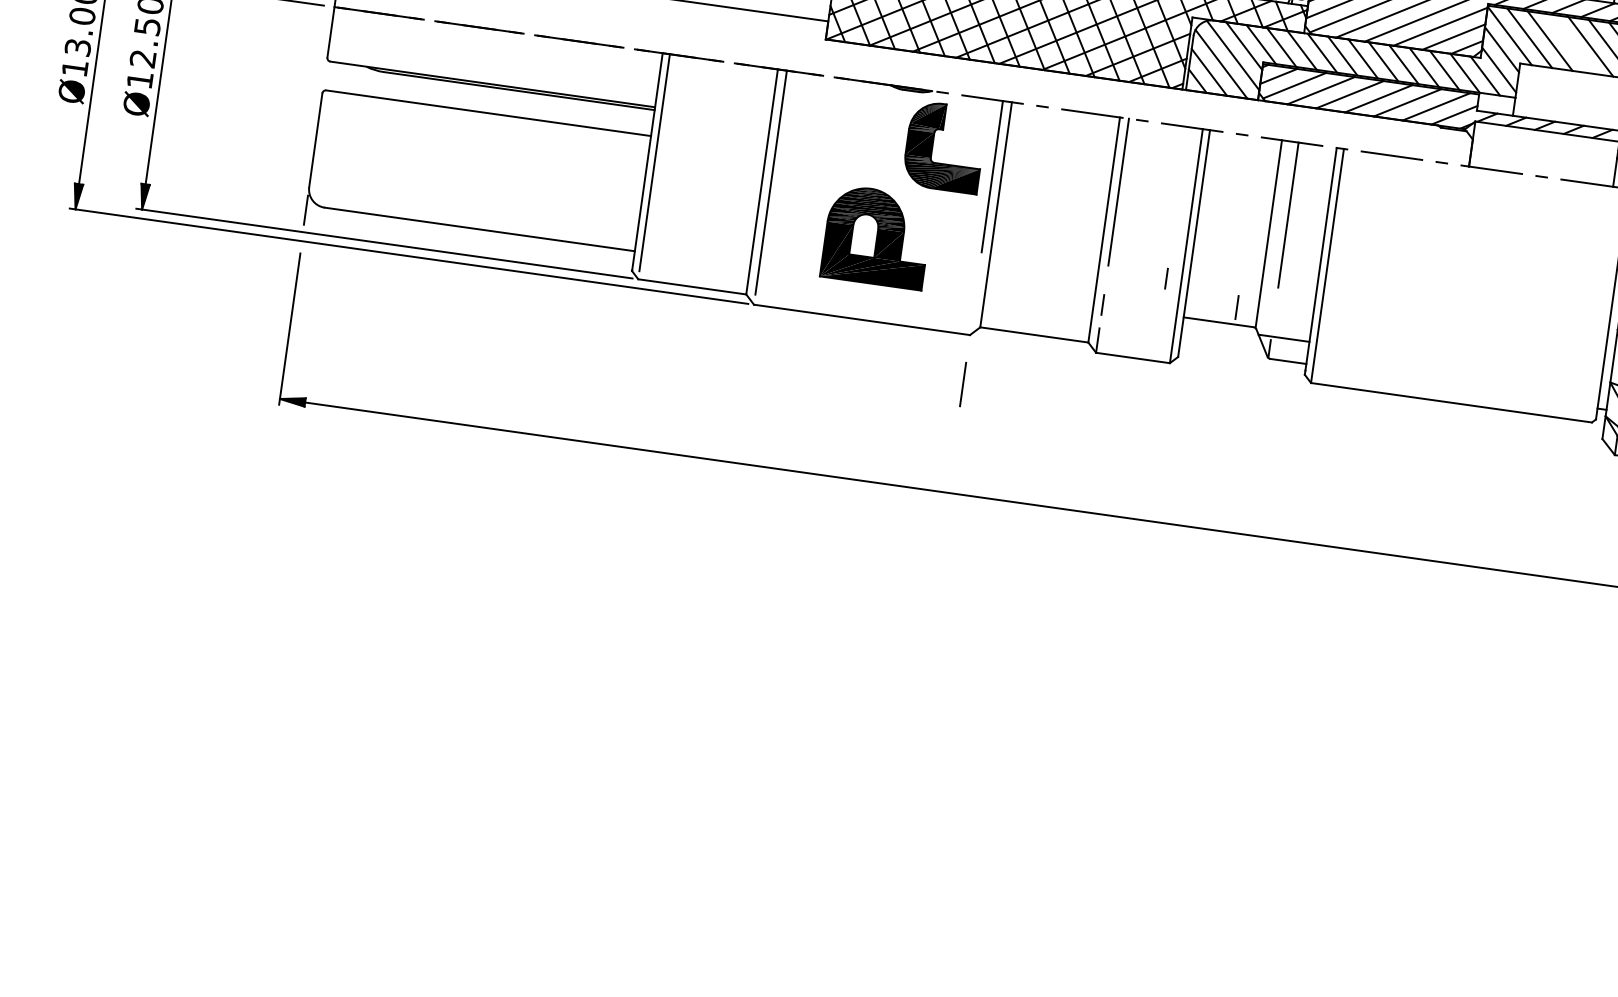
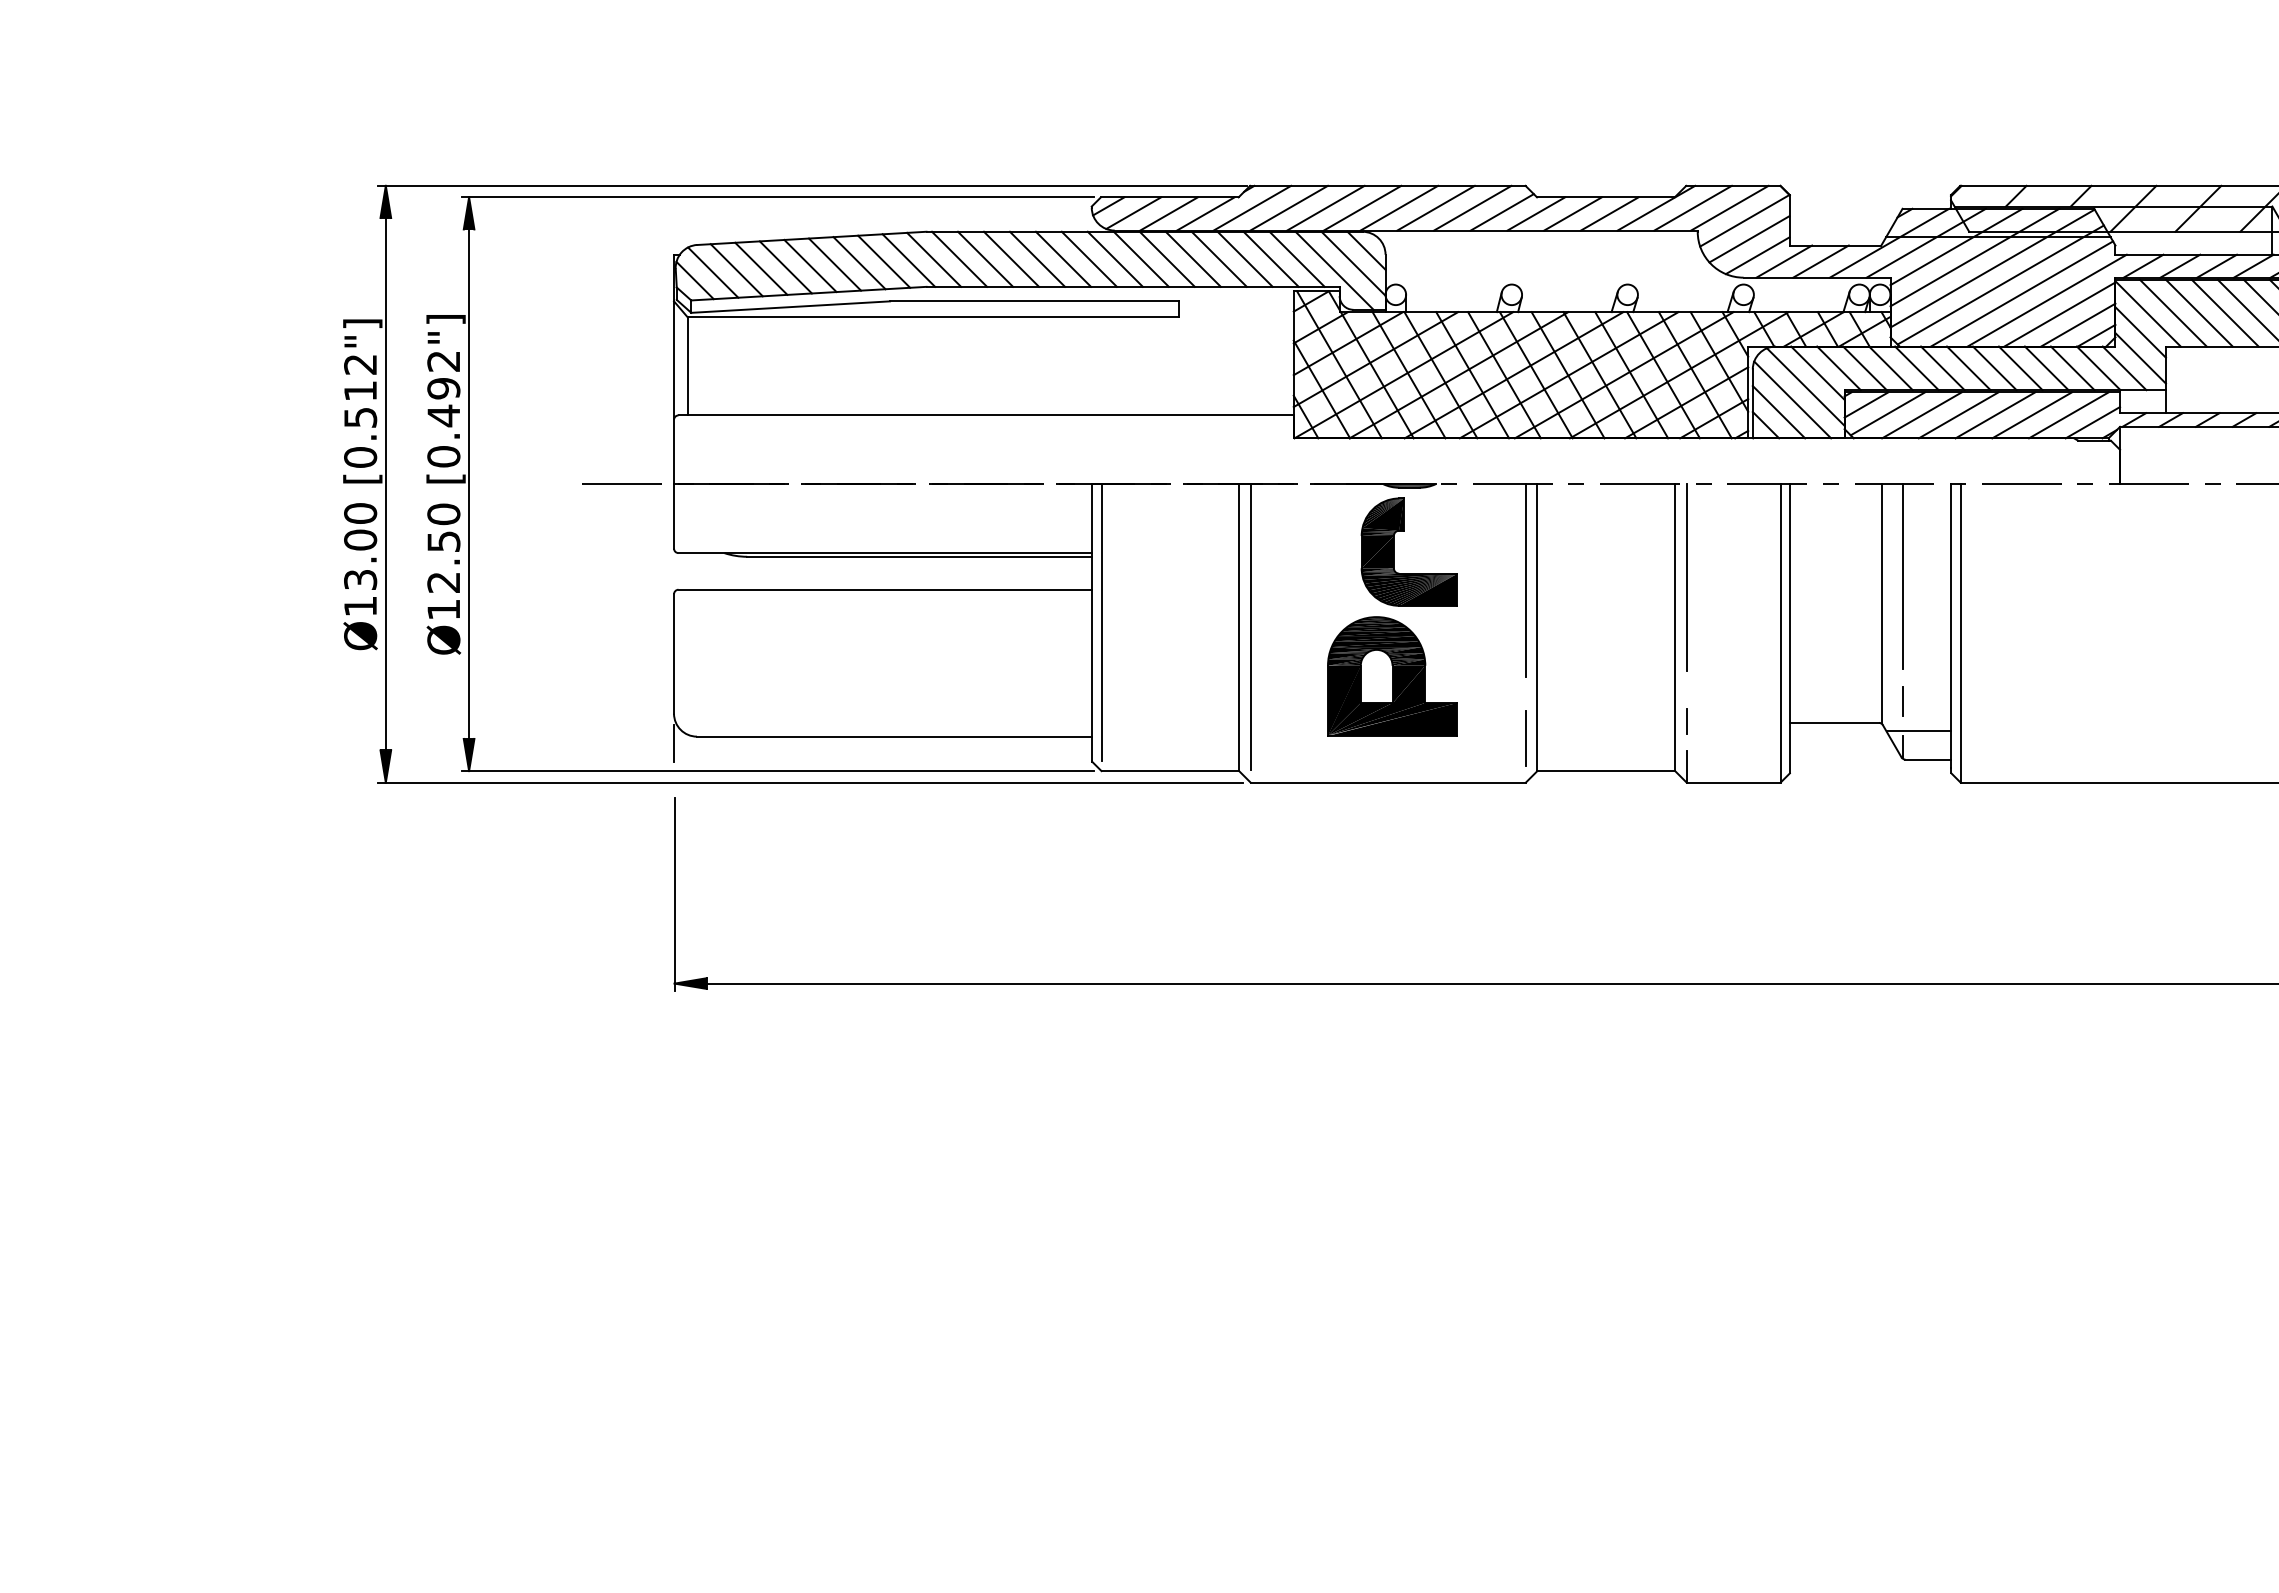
line: (1570, 43) -> (2225, 312), added
part: (933, 145) -> (1394, 551), moved
line: (1166, 278) -> (1761, 677), removed
line: (1236, 307) -> (1902, 701), moved
line: (962, 384) -> (1525, 738), moved

